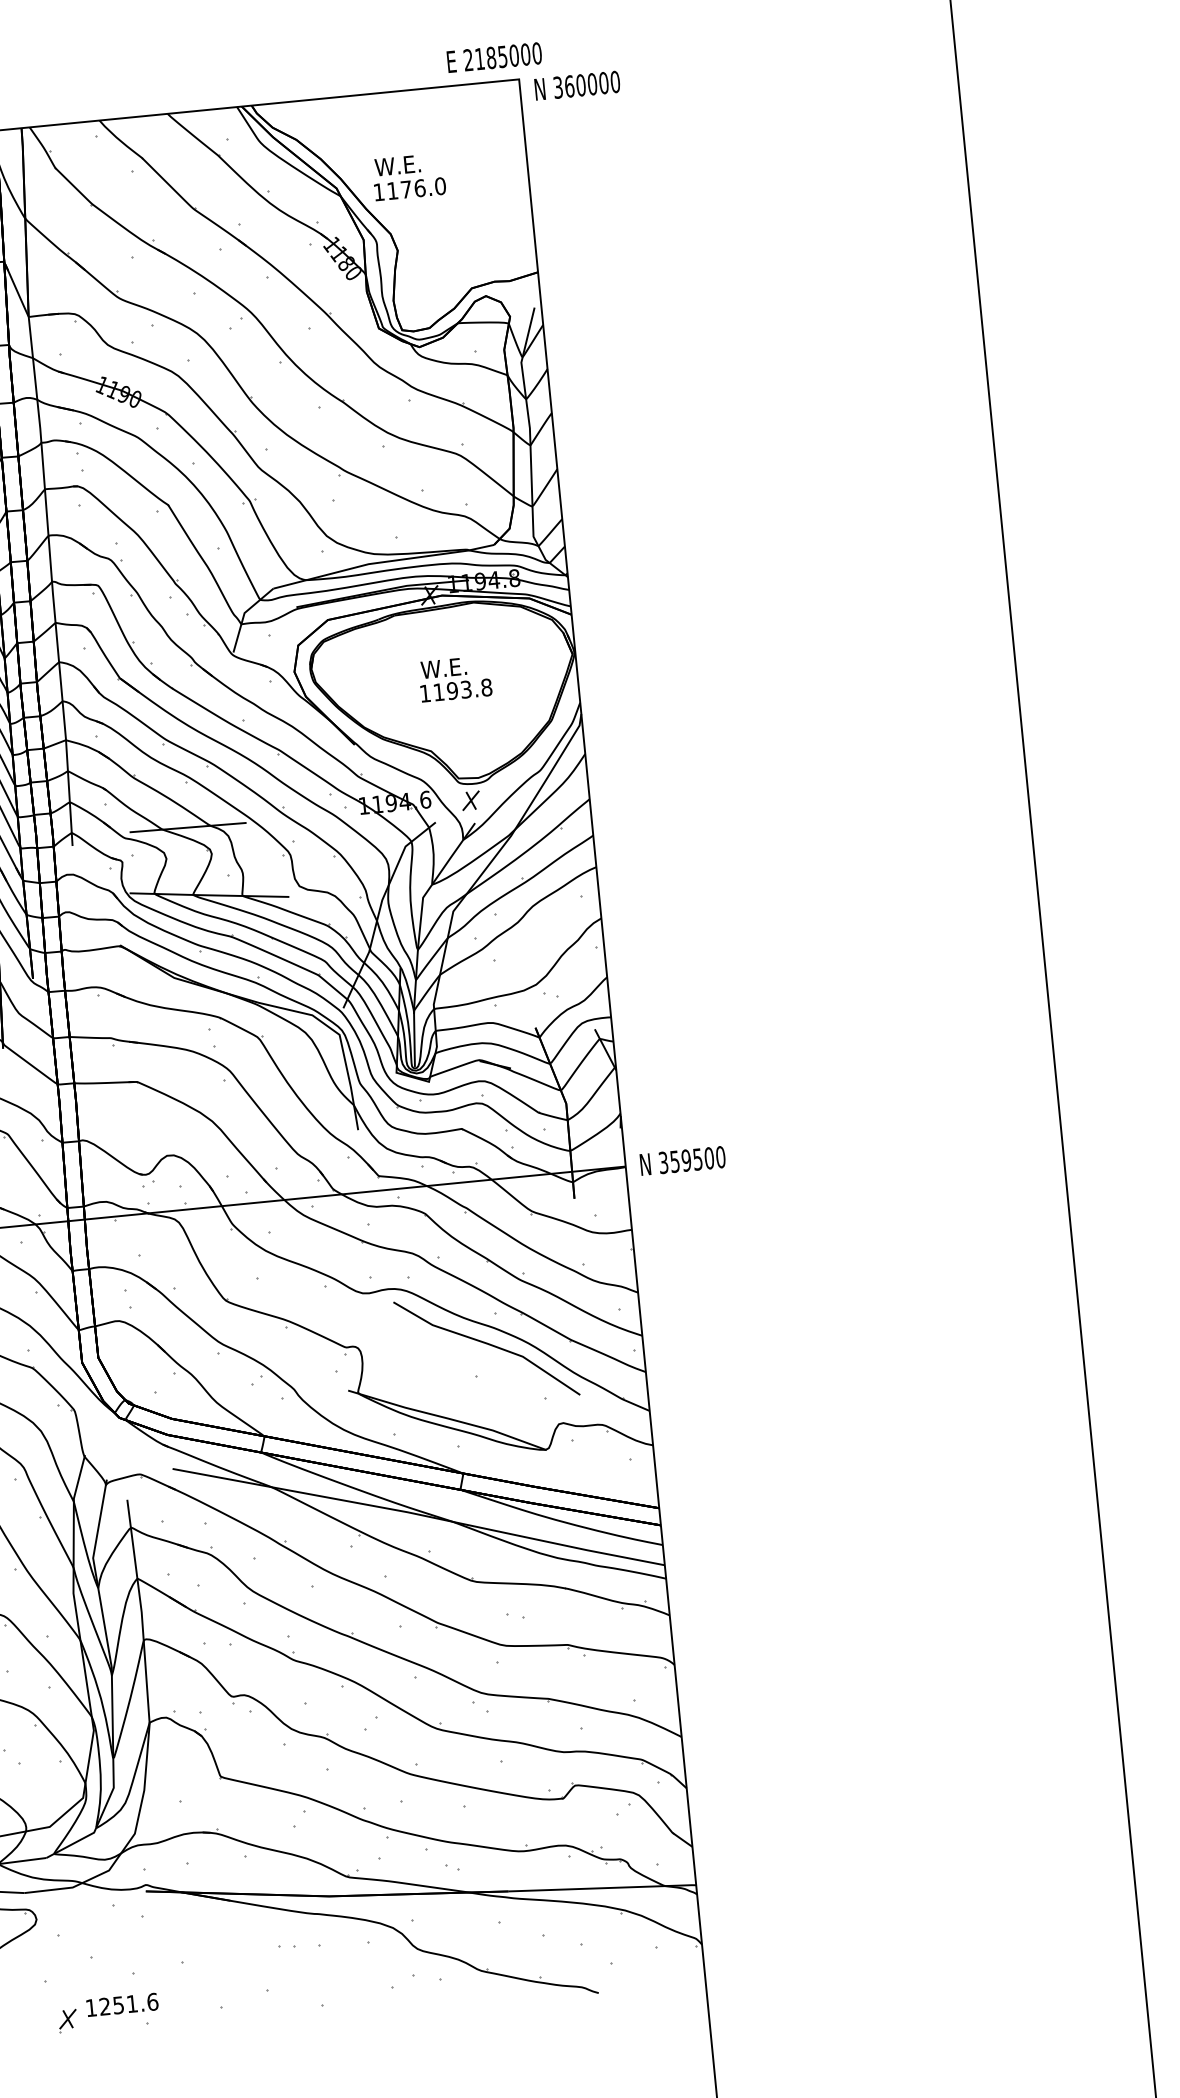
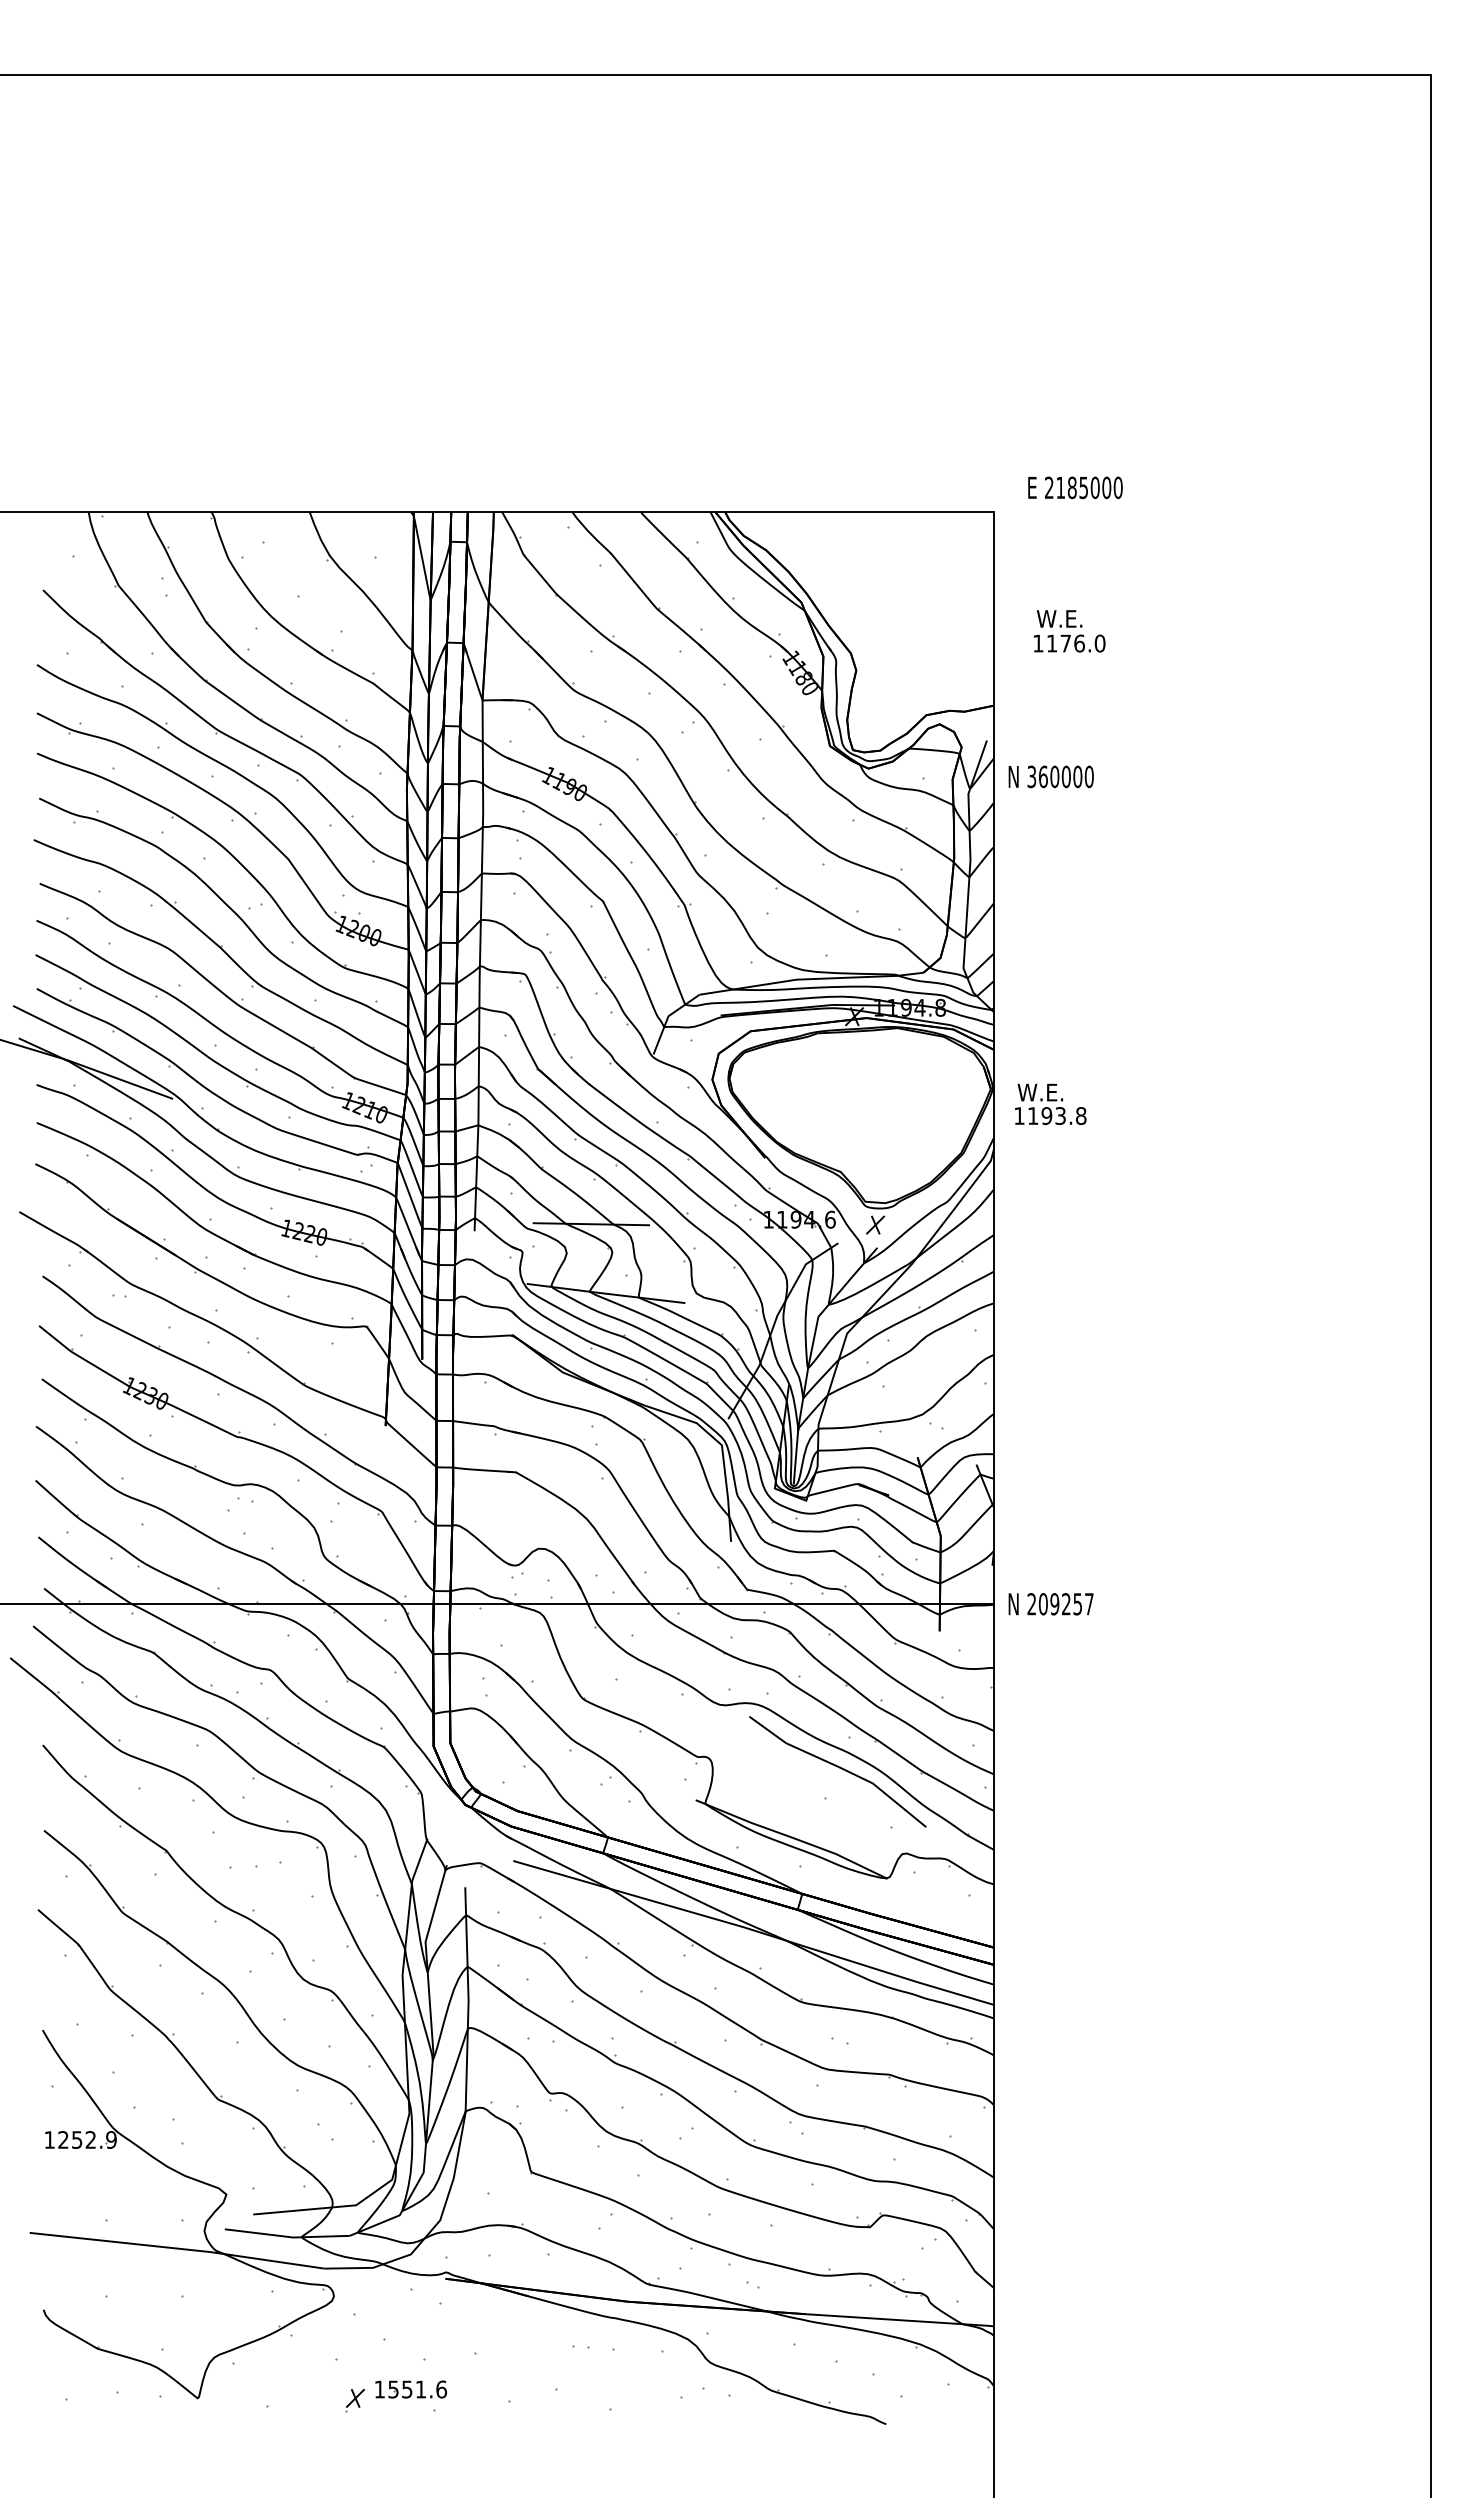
text: (494, 57) -> (1075, 487), moved
text: (576, 85) -> (1050, 776), moved
text: (408, 177) -> (1069, 631), moved
text: (454, 678) -> (1050, 1103), moved
text: (692, 1160) -> (1060, 1604), 359500 -> 209257
text: (104, 2006) -> (393, 2389), 1251.6 -> 1551.6

